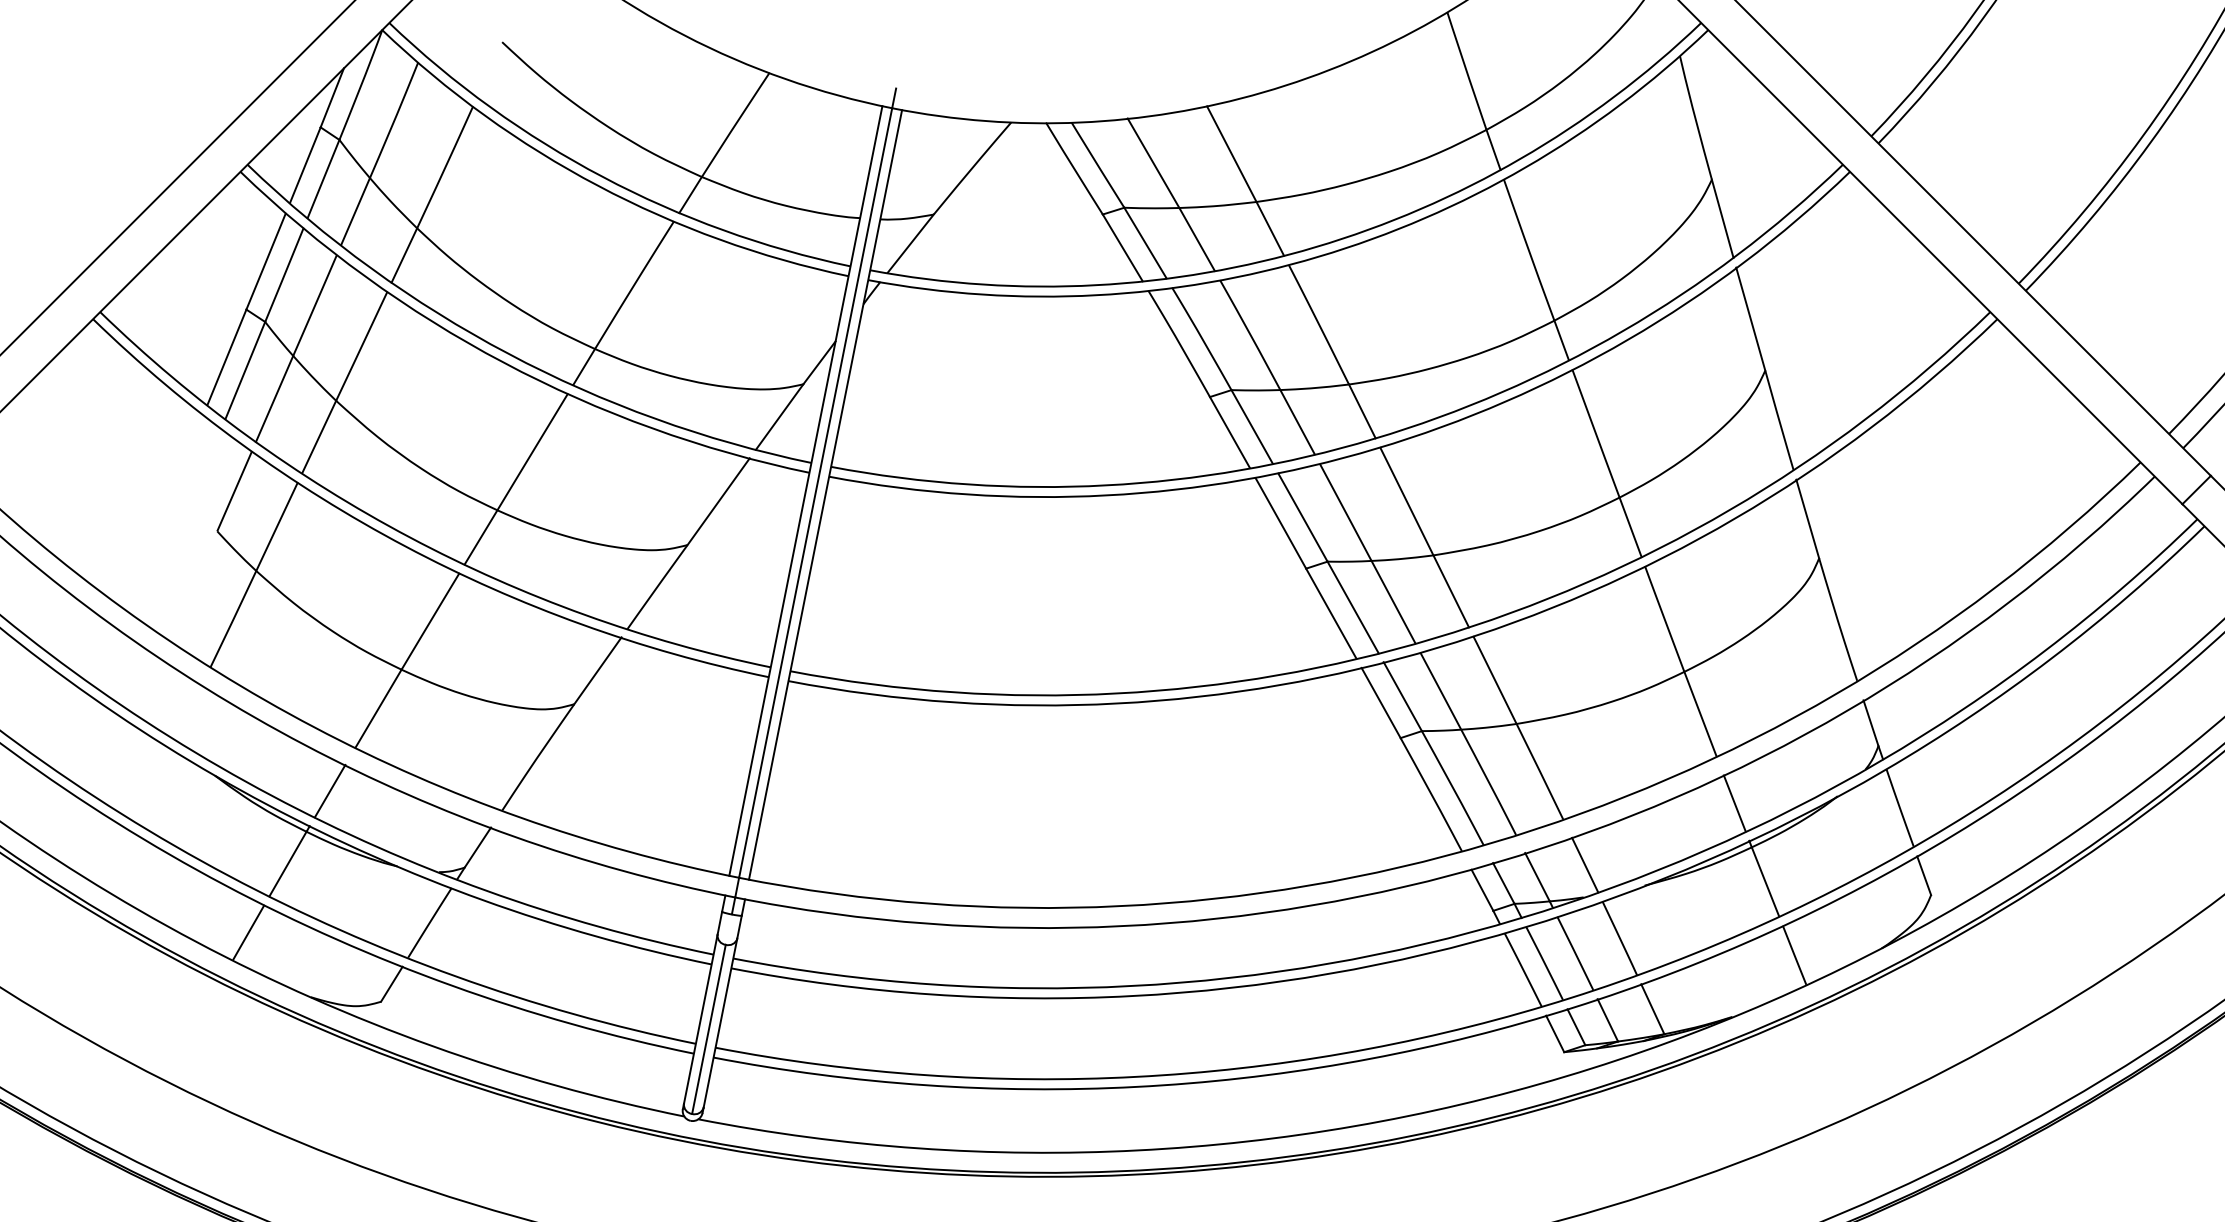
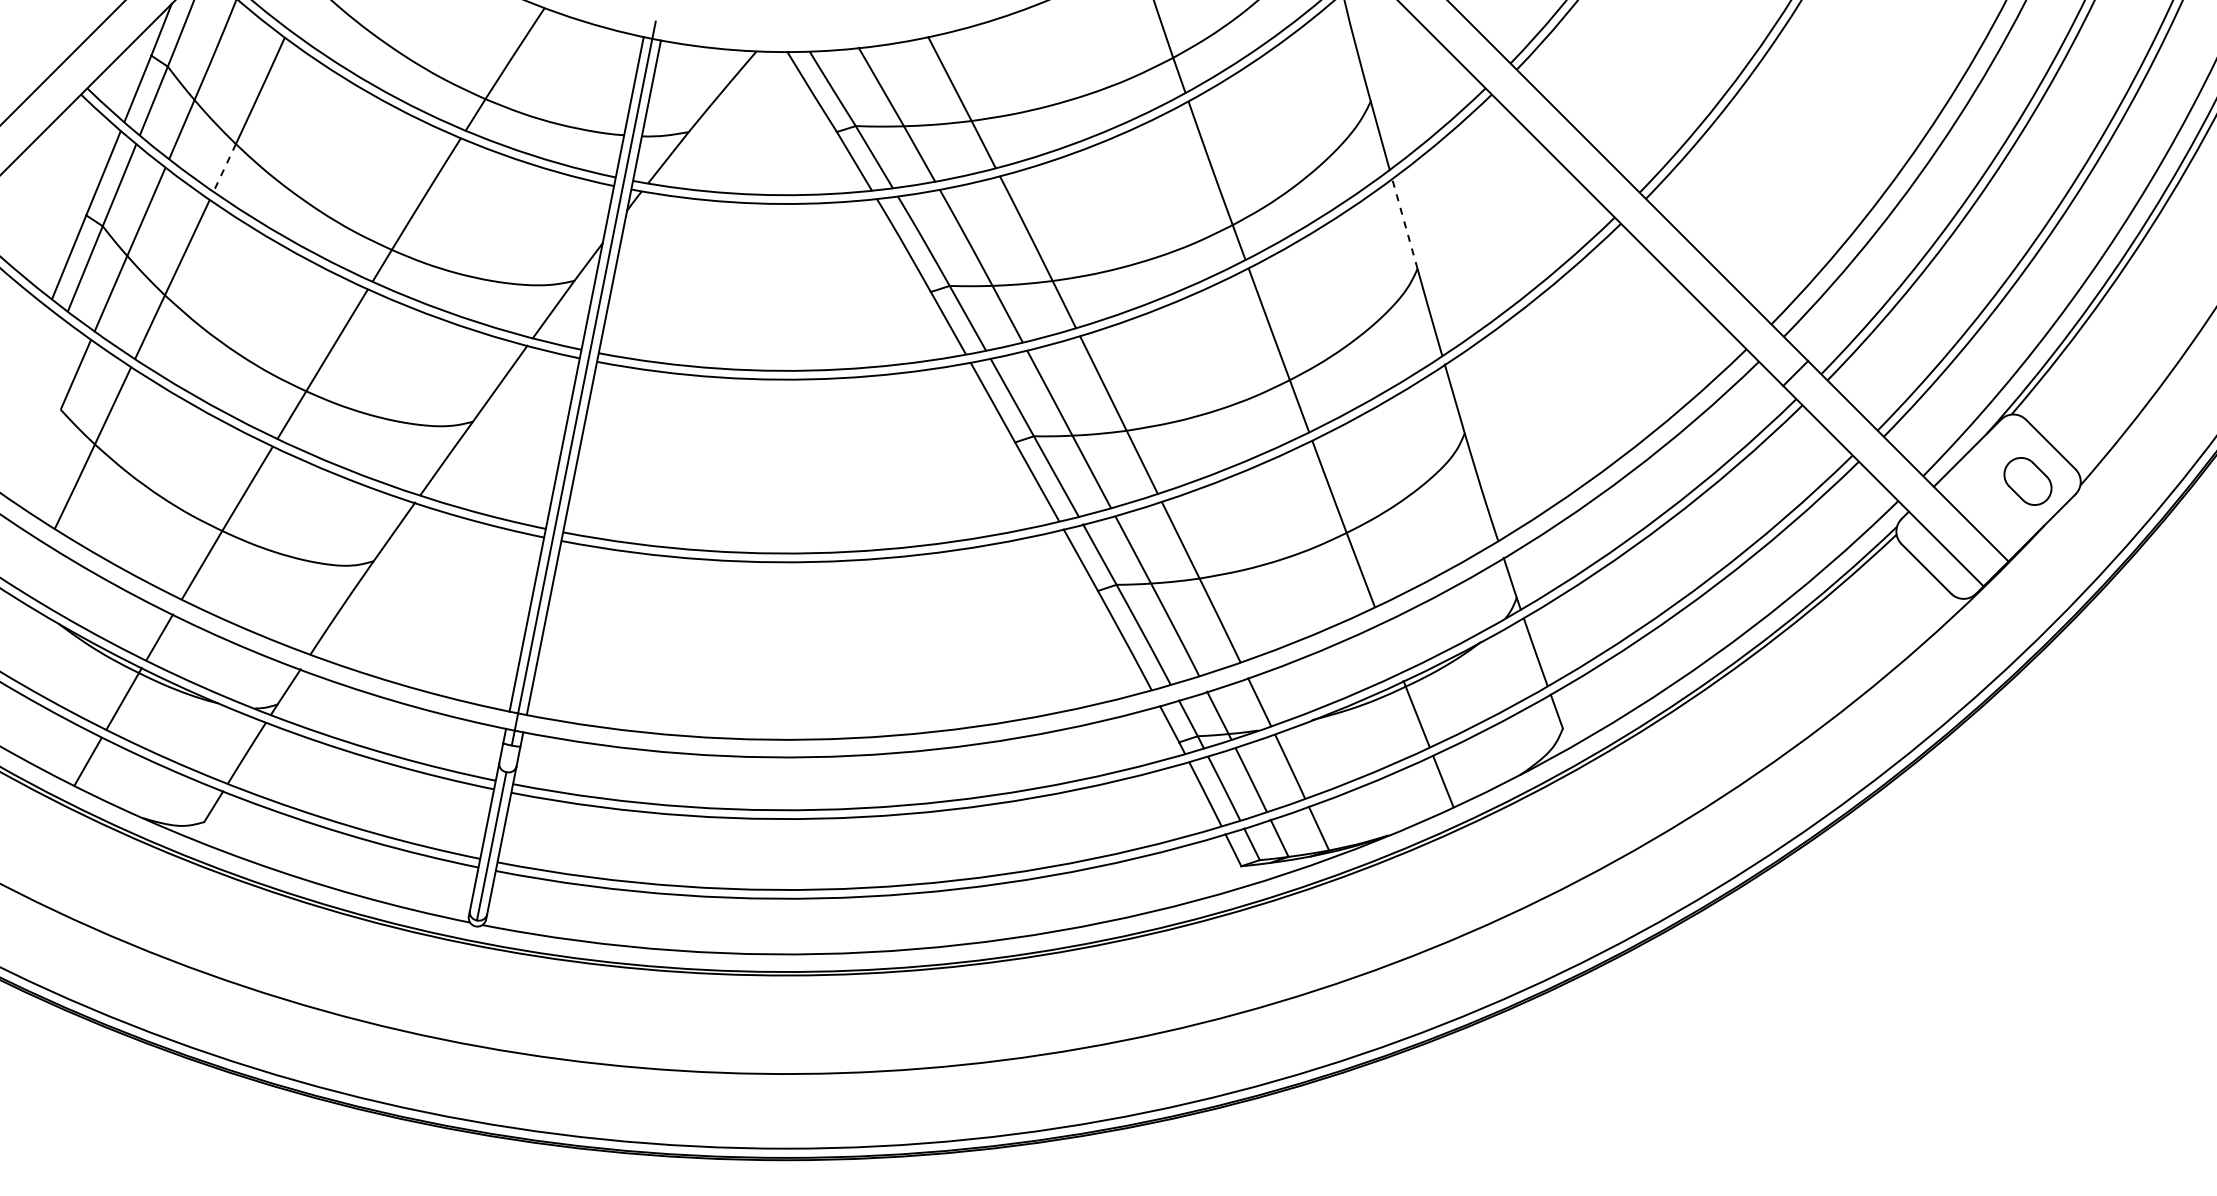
line: (404, 256) -> (224, 168), solid -> dashed
line: (1750, 318) -> (1404, 223), solid -> dashed
line: (1734, 802) -> (1390, 647), removed

